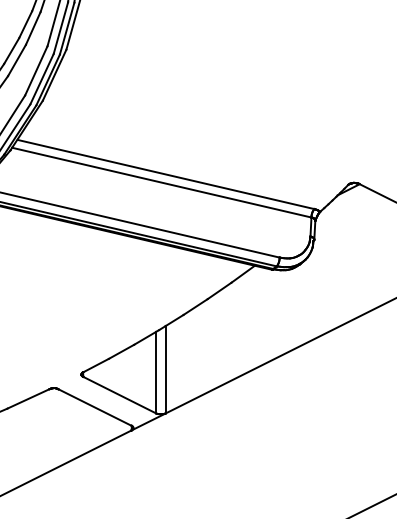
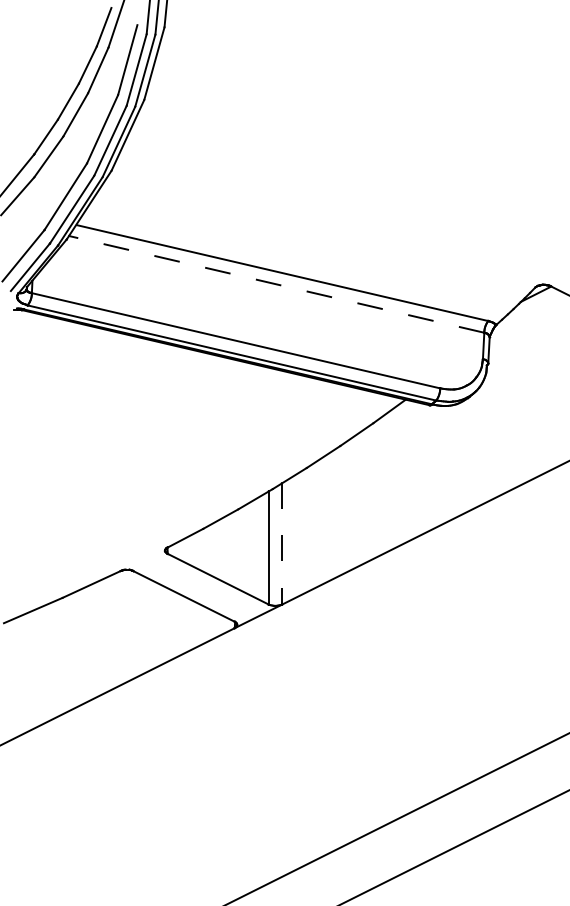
line: (161, 182) -> (276, 284), solid -> dashed
line: (165, 369) -> (281, 543), solid -> dashed

